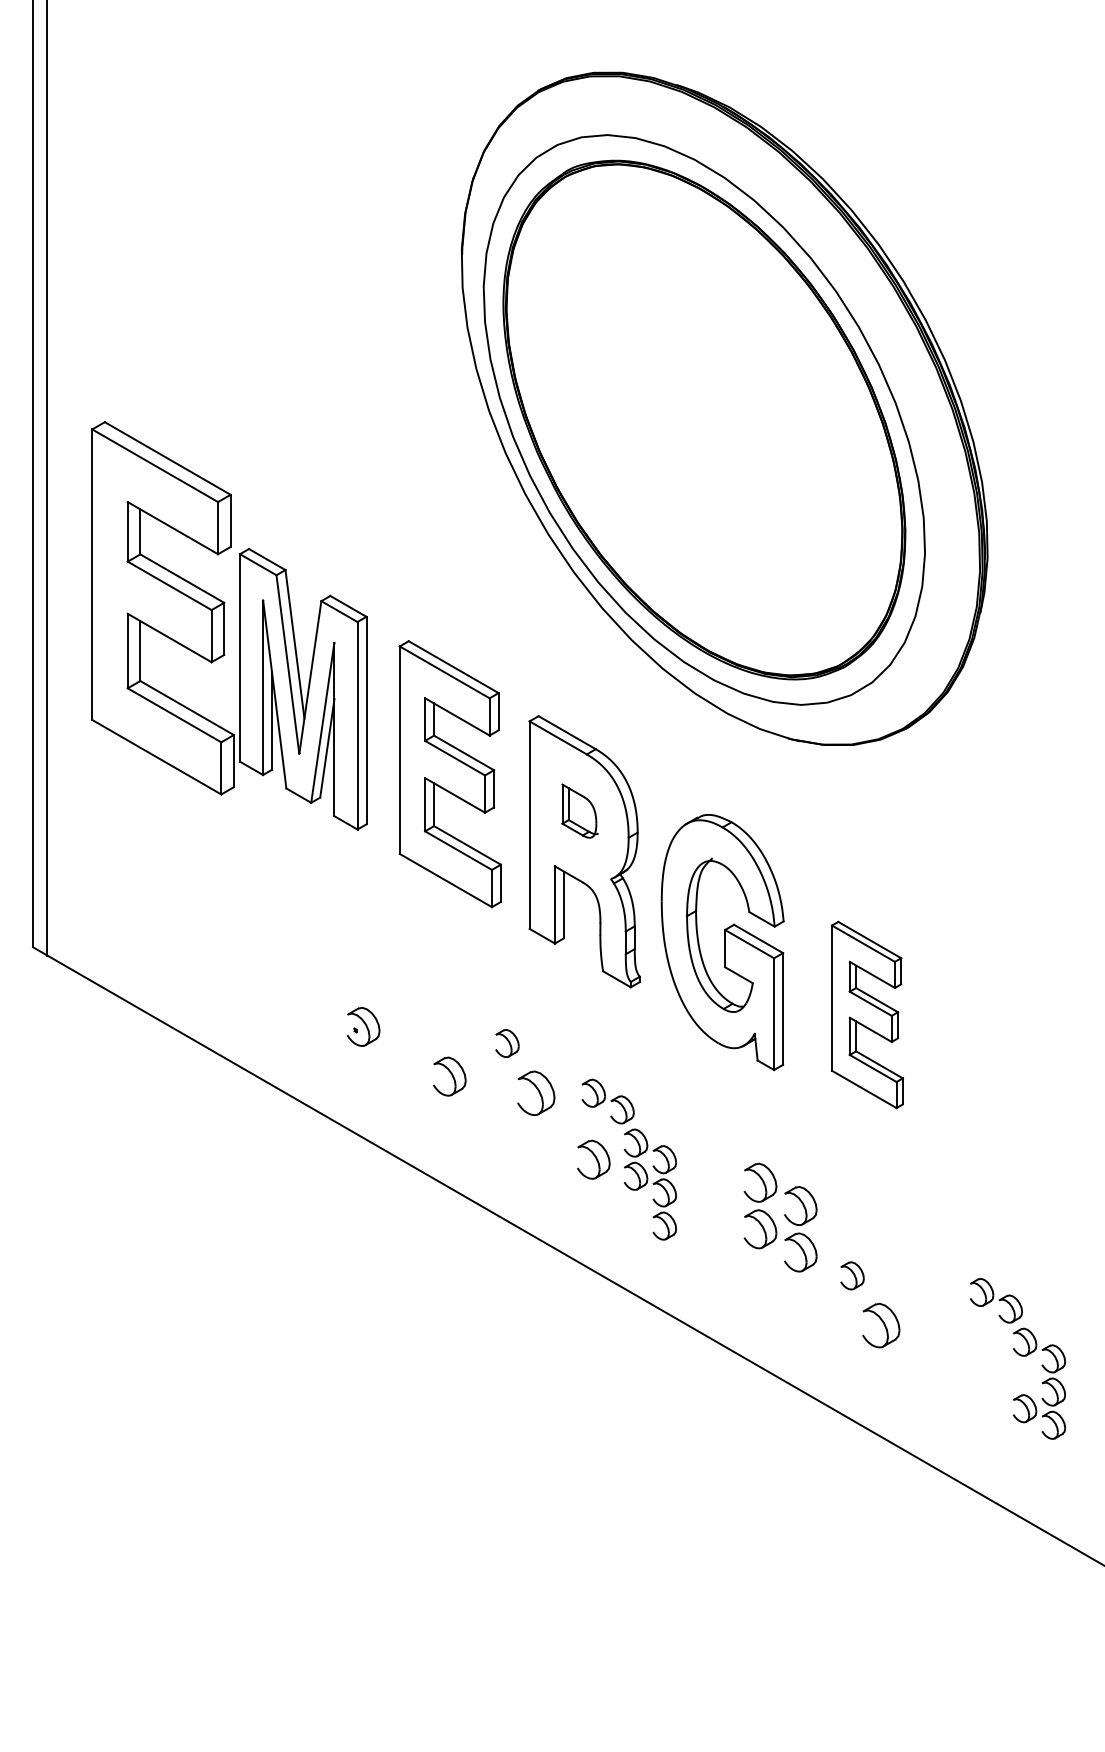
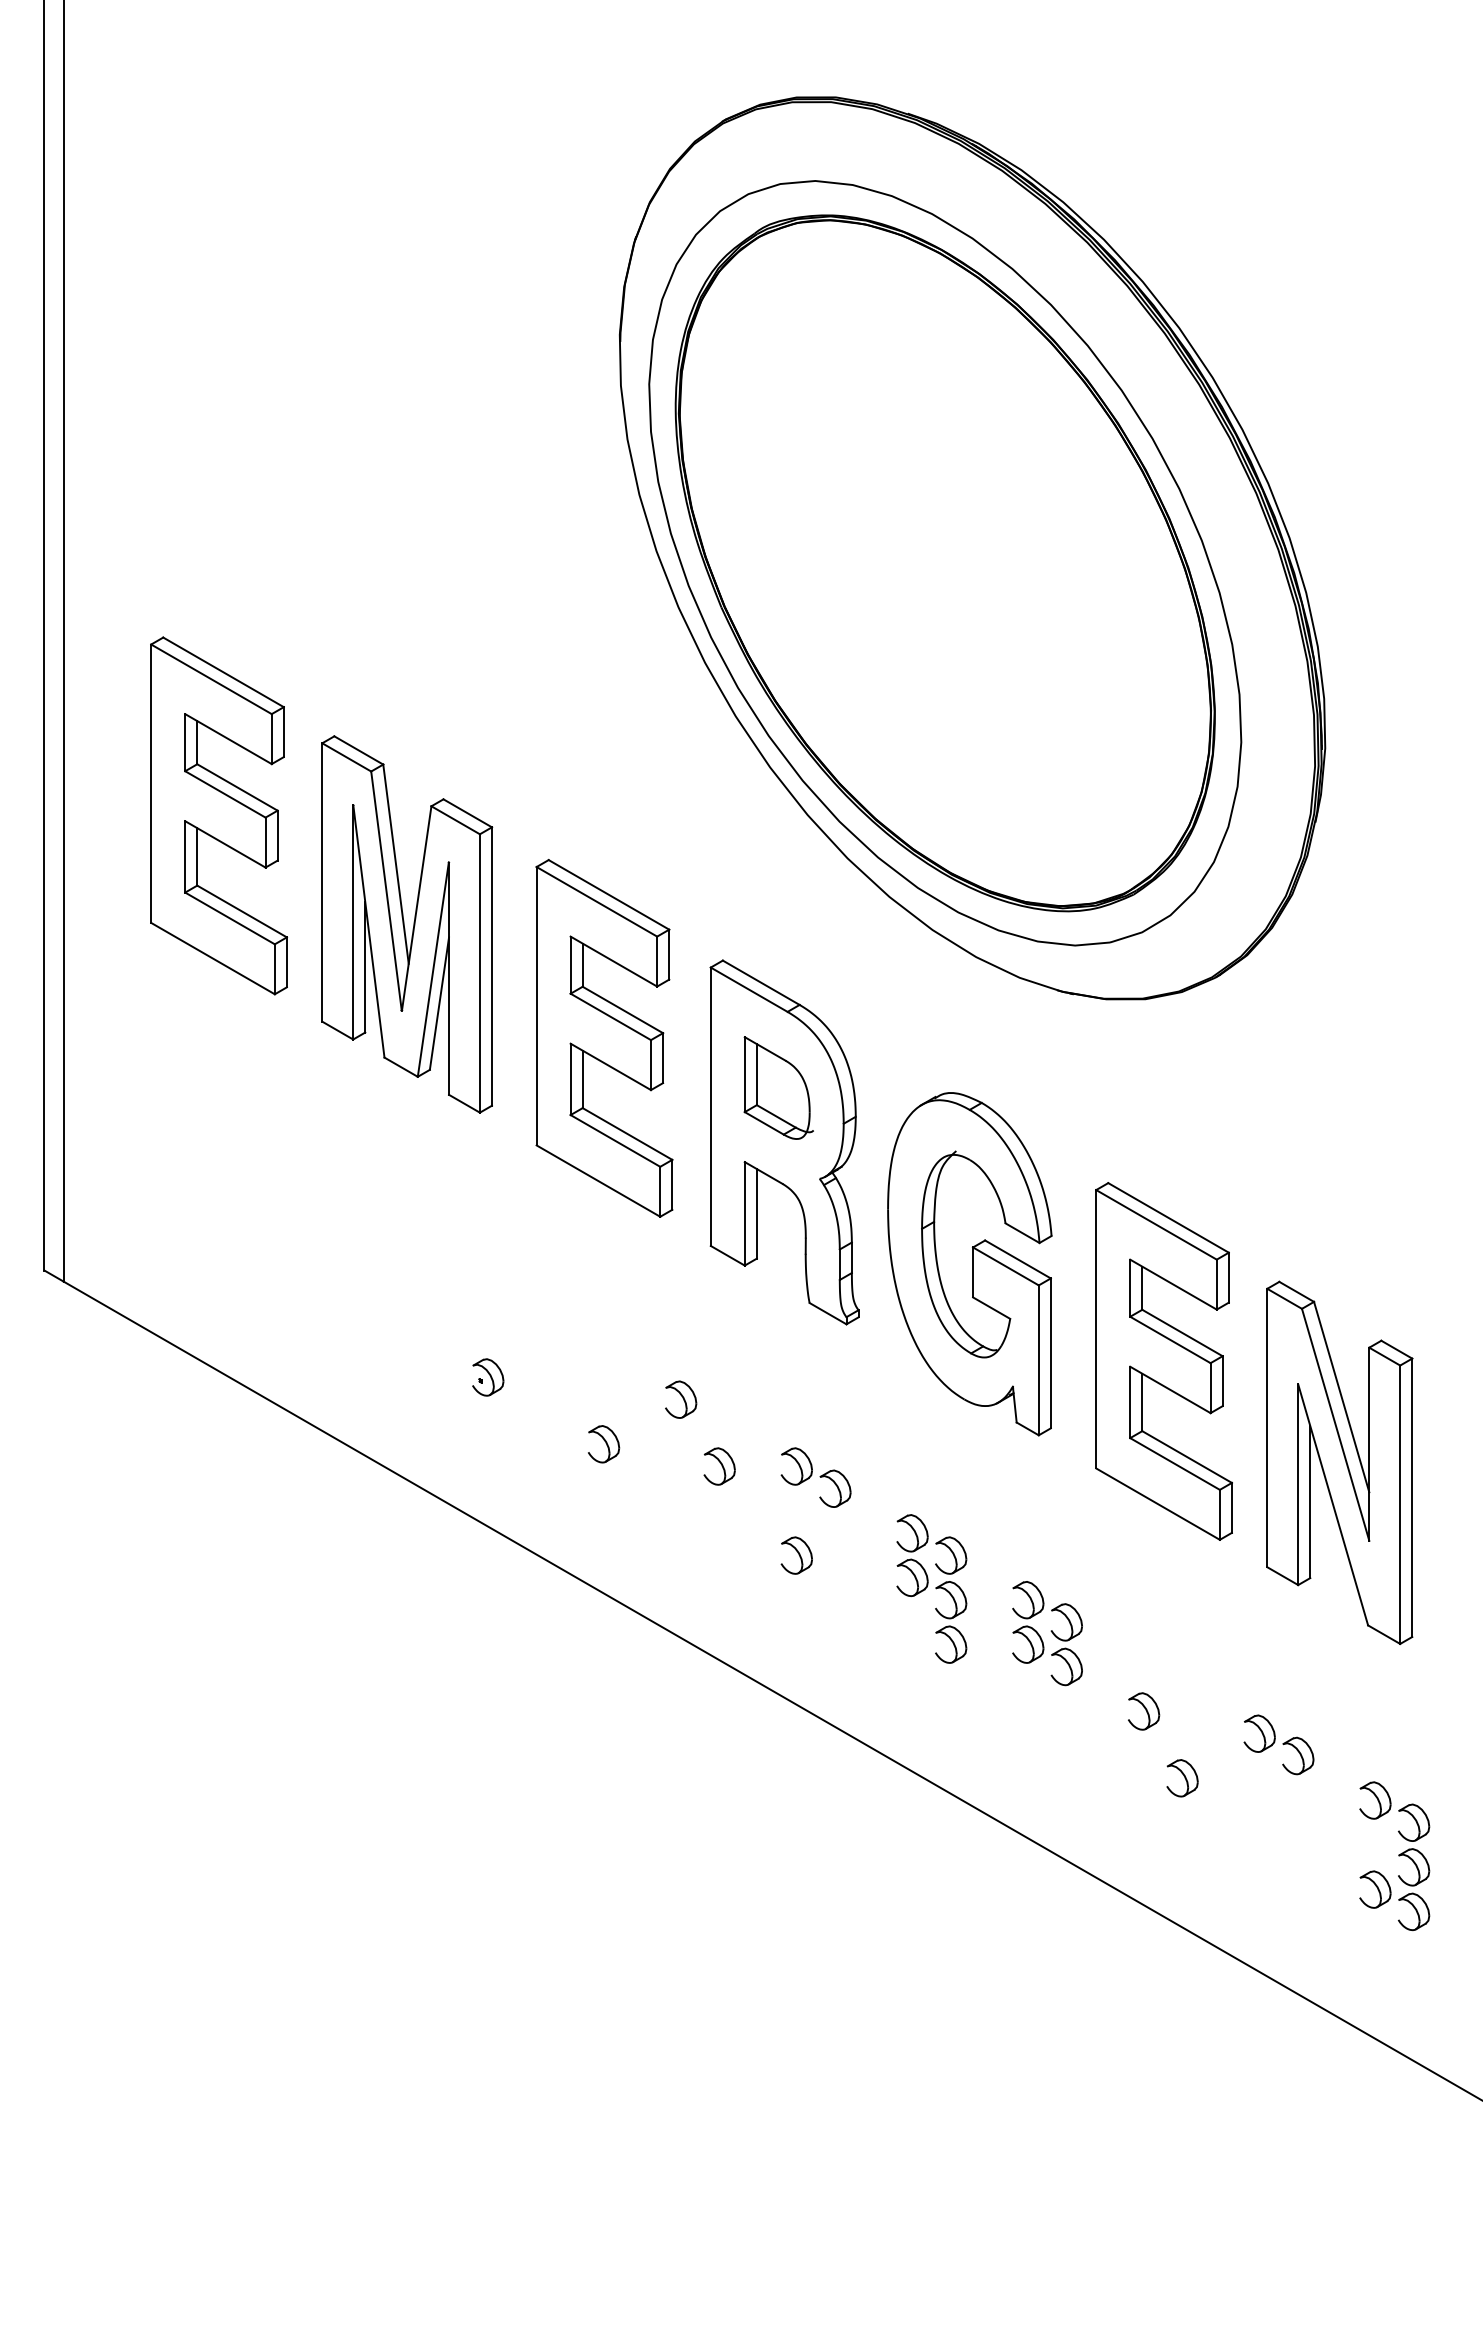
part: (162, 608) -> (218, 815), size x0.71
part: (580, 810) -> (778, 1087), size x1.43
part: (867, 1015) -> (1163, 1361), size x1.43
part: (363, 1026) -> (488, 1377), size x0.71
part: (450, 1076) -> (604, 1444), size x0.71
part: (998, 1090) -> (1339, 1462), added
part: (536, 1093) -> (719, 1466), size x0.62
part: (593, 1159) -> (796, 1555), size x0.71
part: (650, 1184) -> (931, 1588), moved
part: (780, 1217) -> (1047, 1633), size x0.71
part: (996, 1300) -> (1278, 1744), moved
part: (881, 1325) -> (1182, 1778), size x0.62

